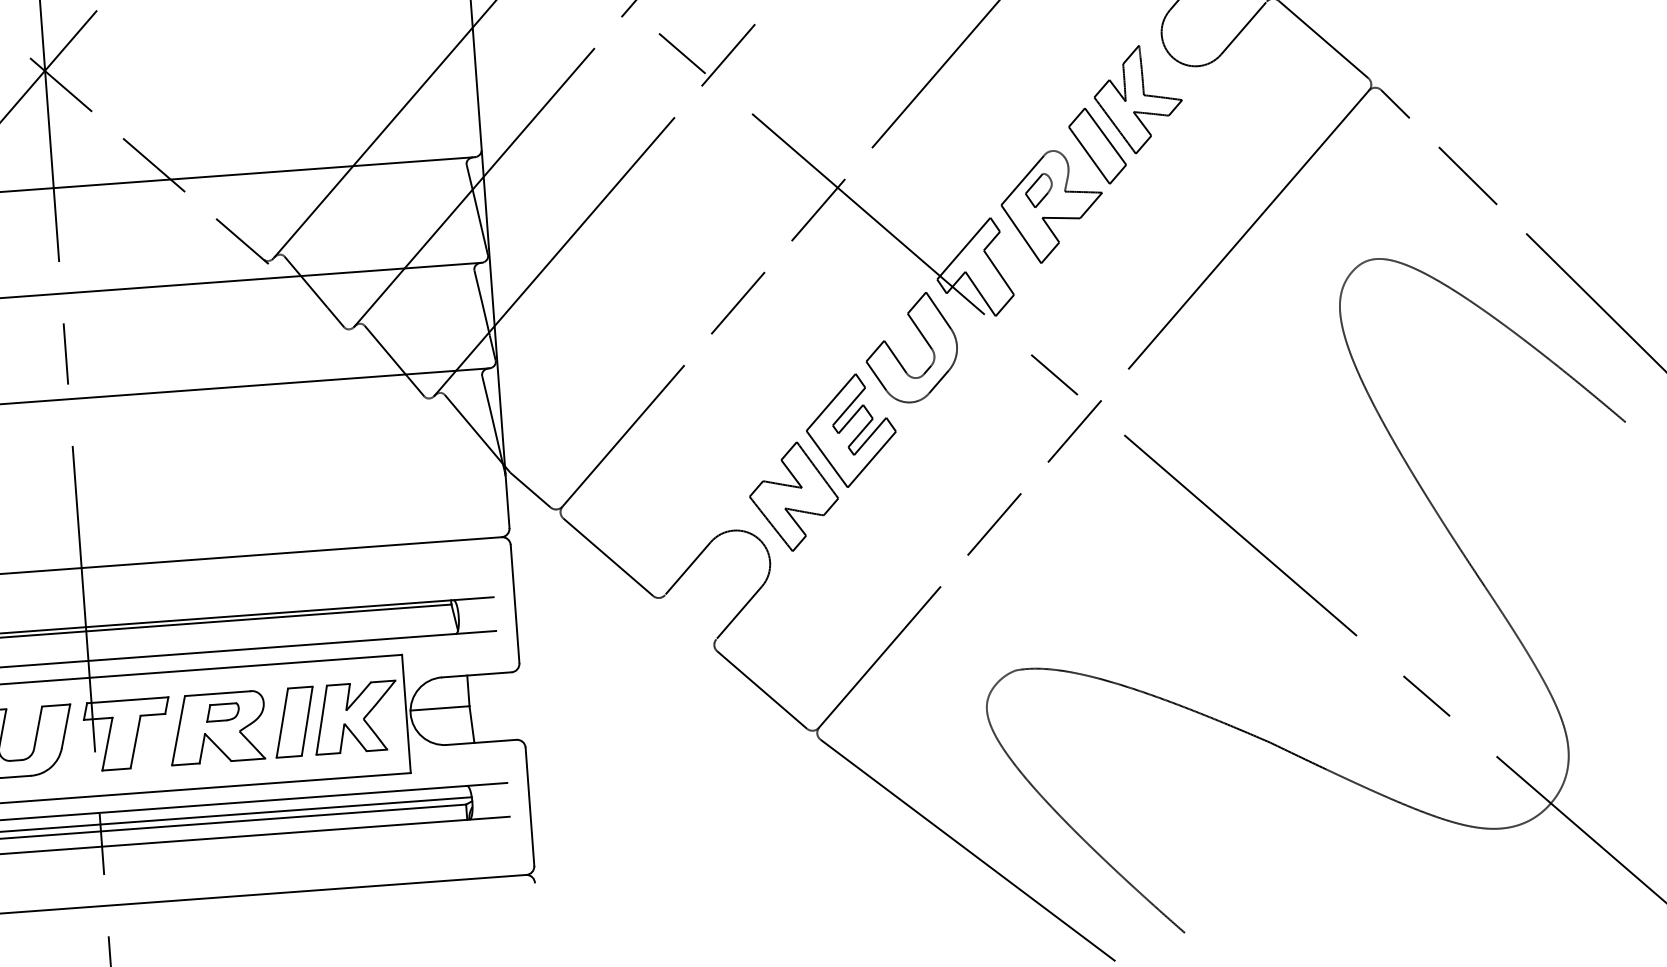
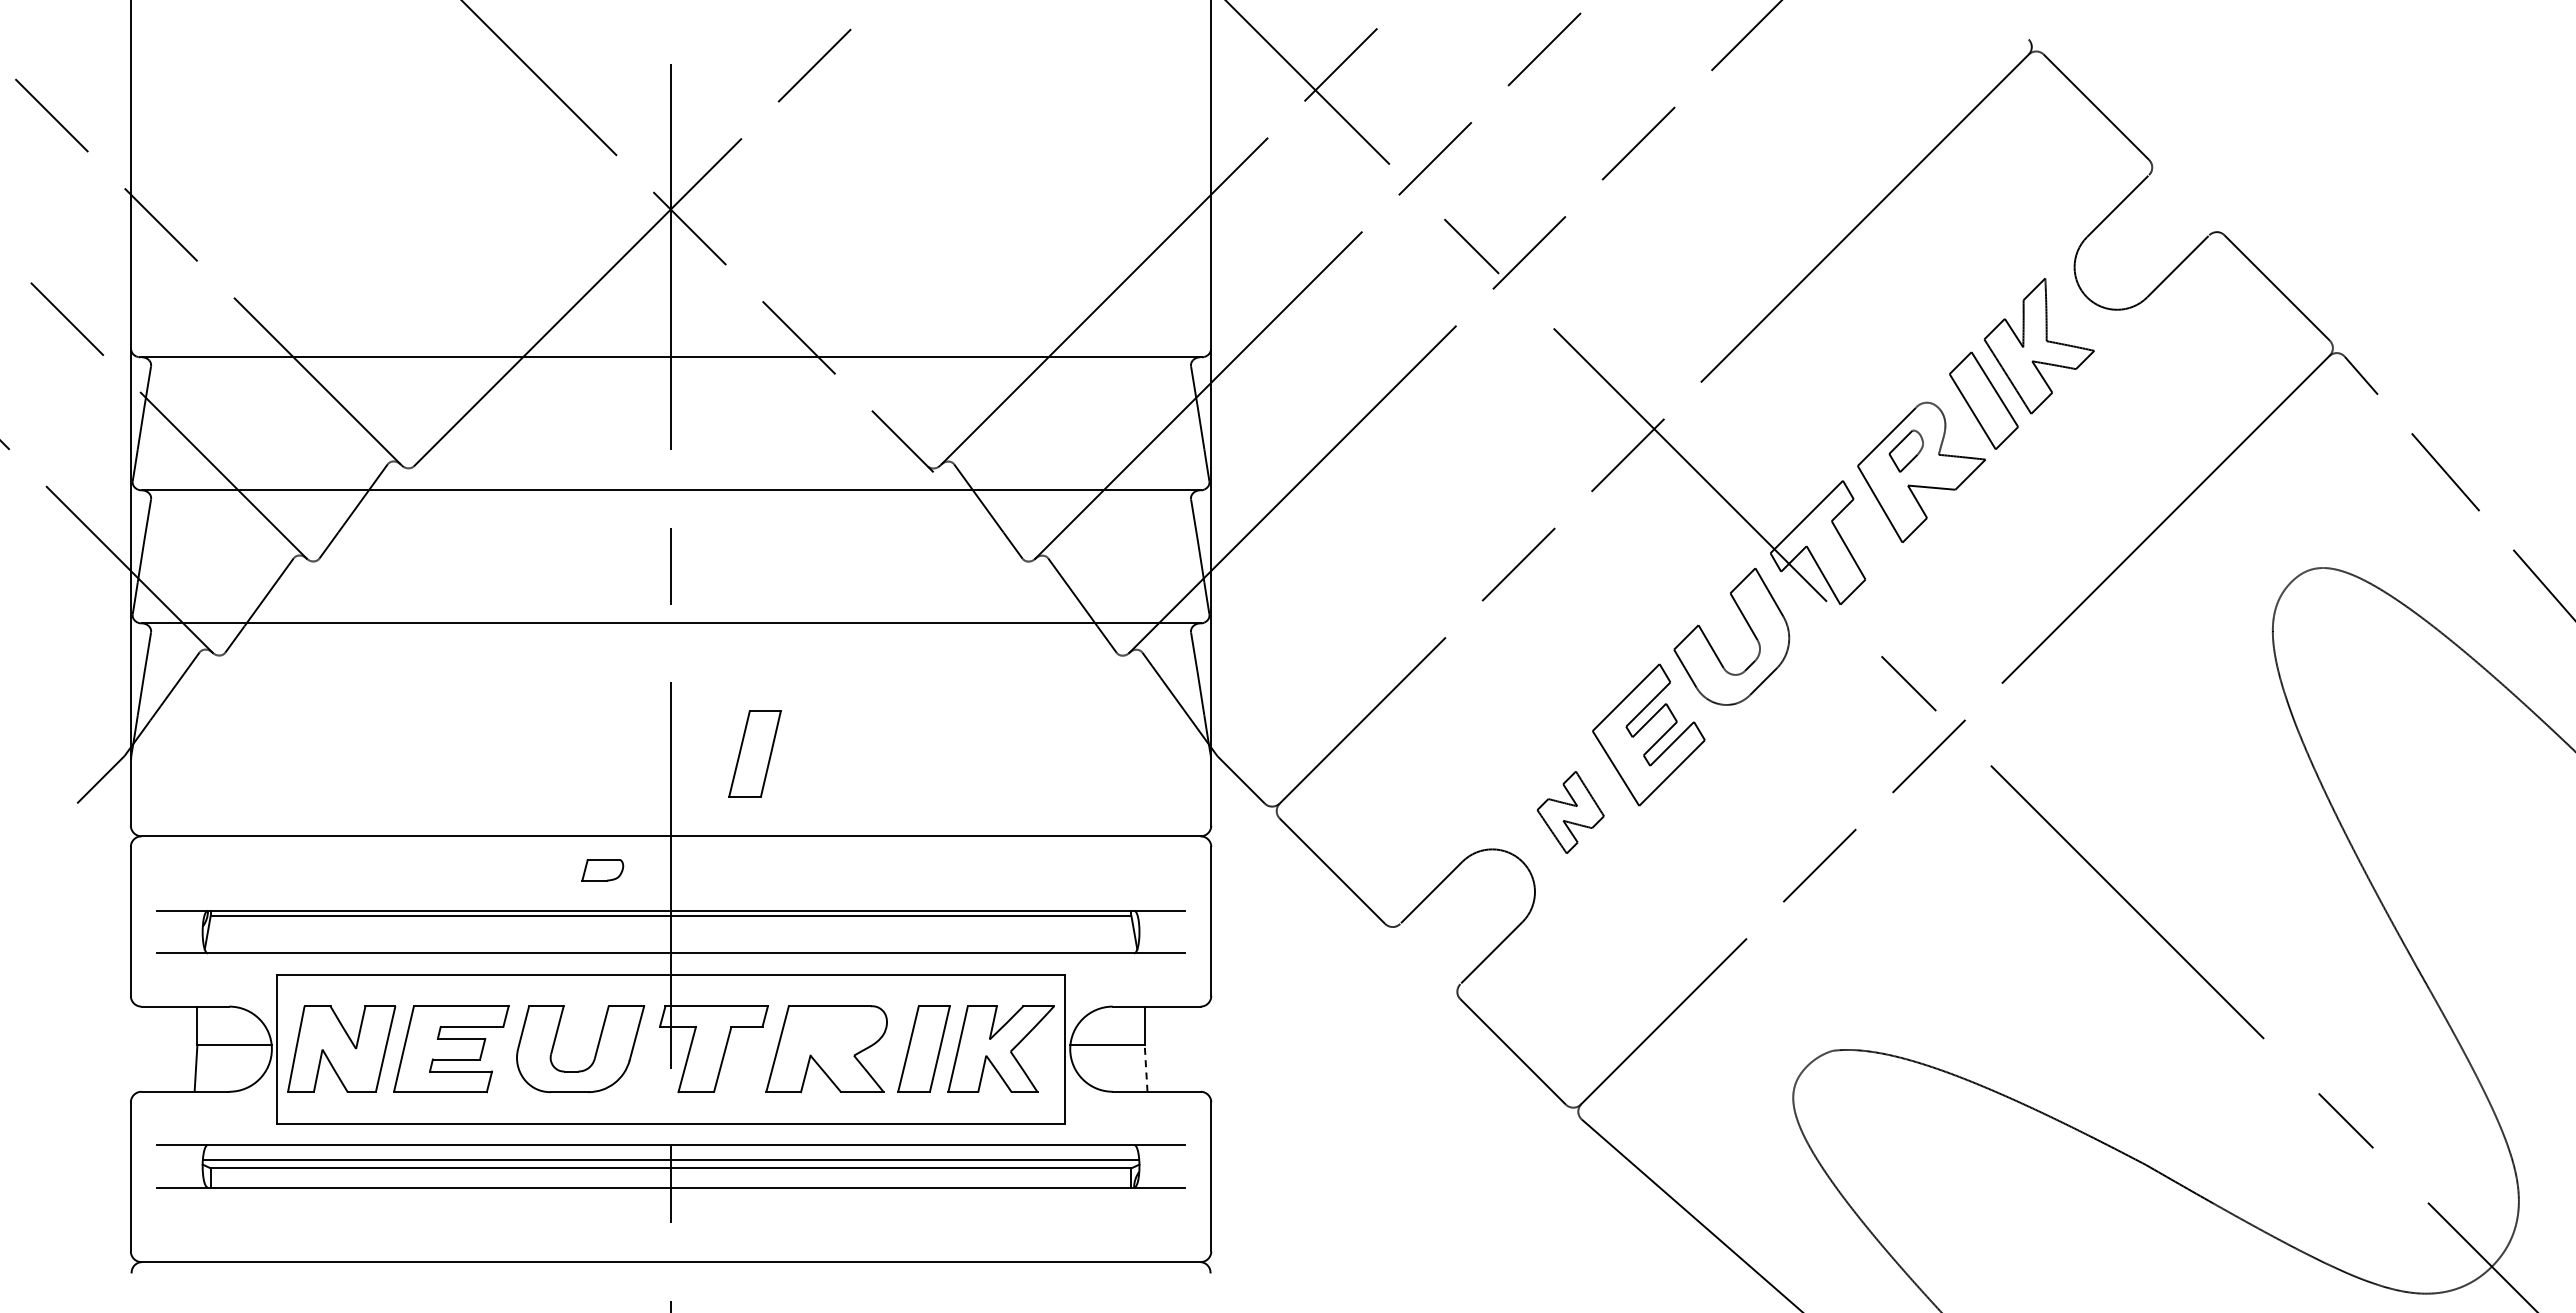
part: (793, 496) -> (1570, 812), size x0.6
part: (142, 497) -> (754, 753), added
part: (222, 712) -> (602, 870), moved
line: (472, 724) -> (1146, 1068), solid -> dashed

